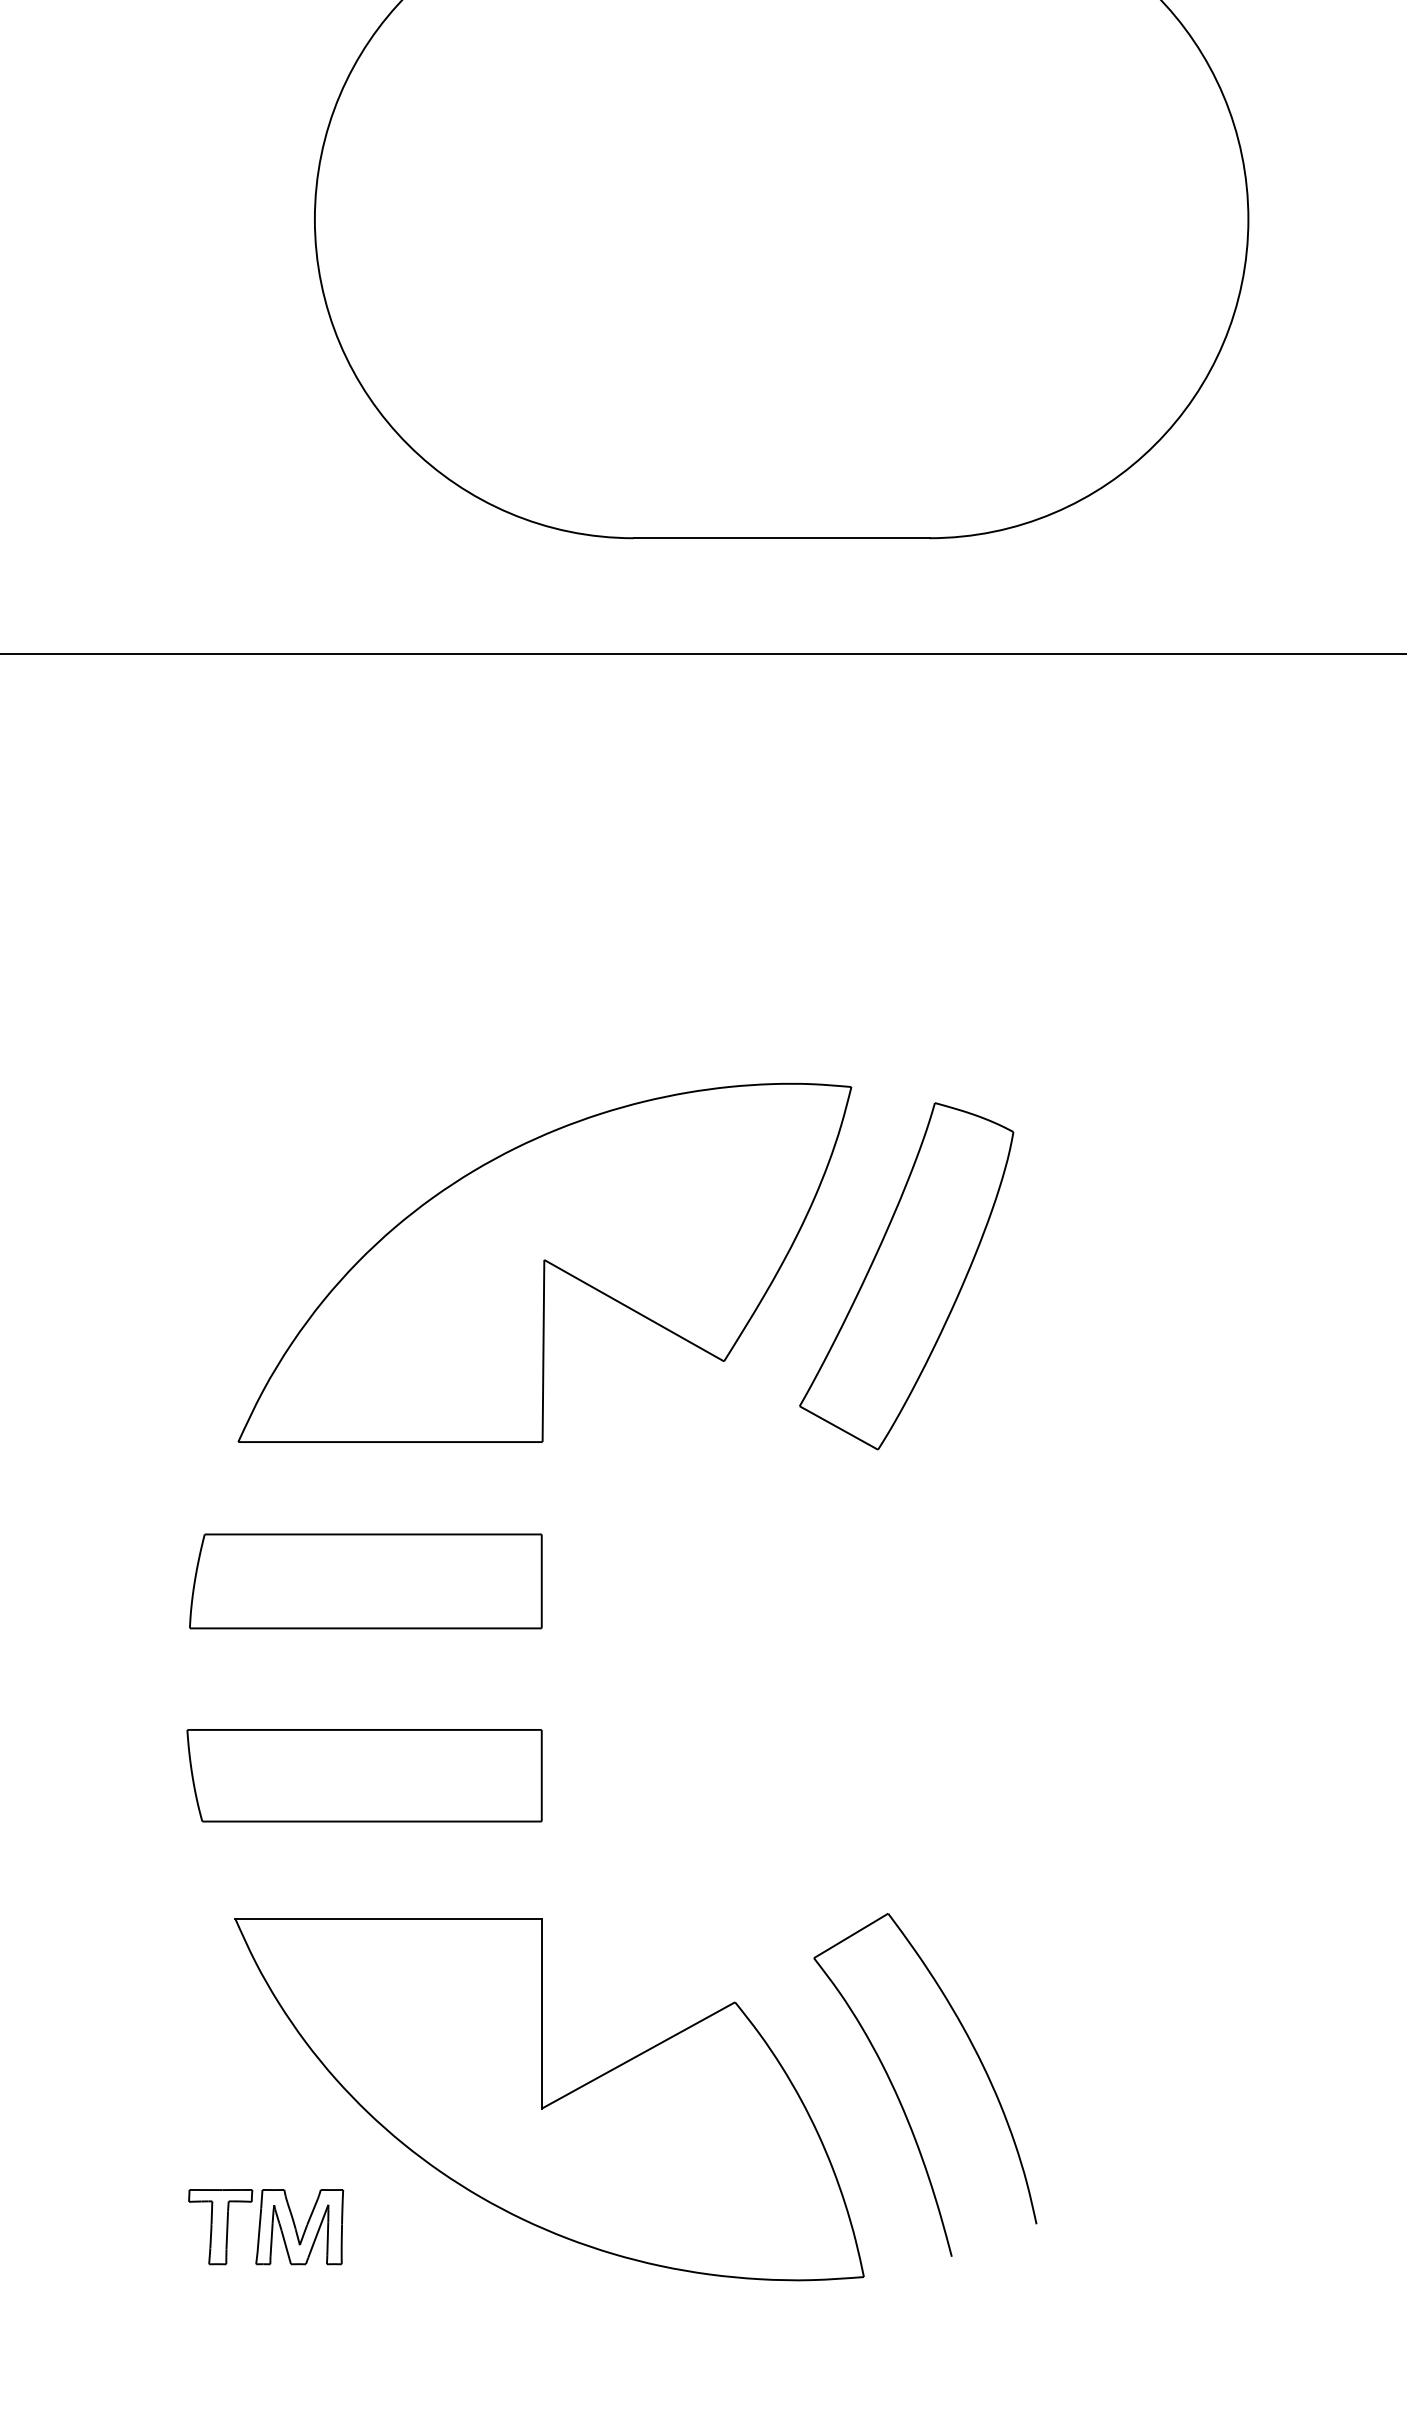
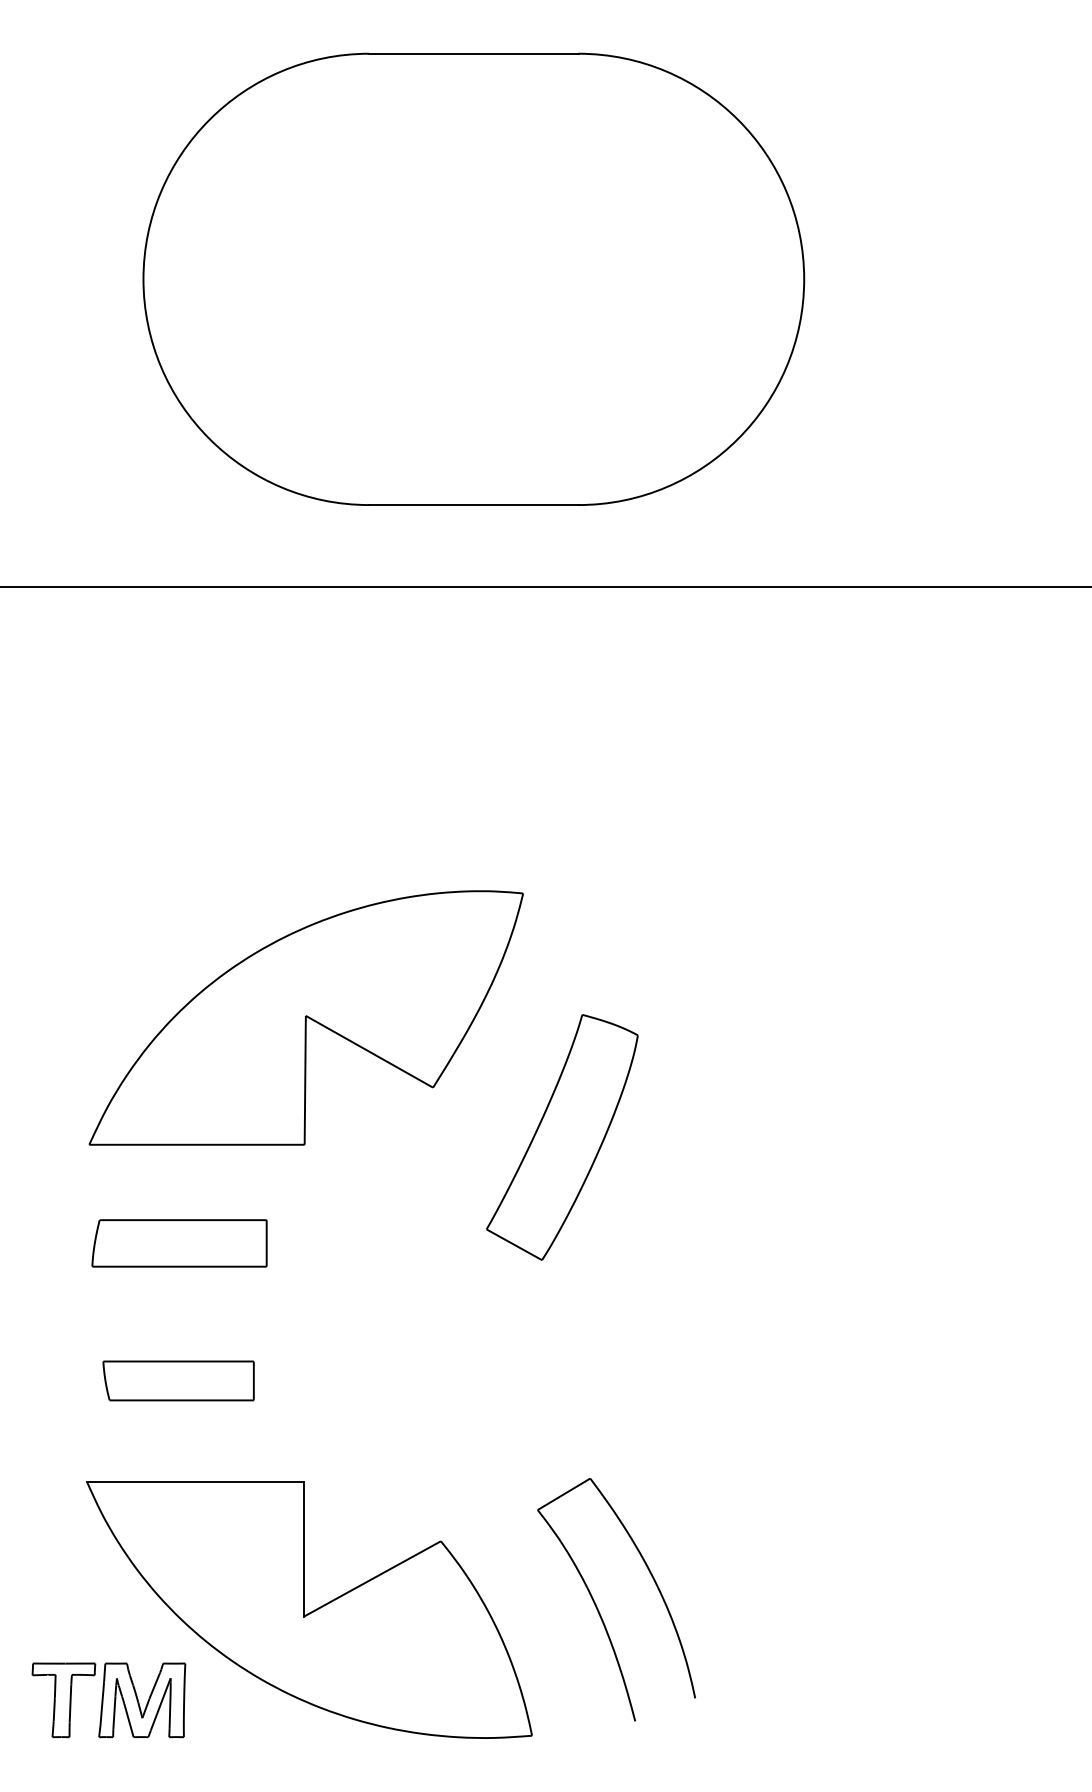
part: (906, 1276) -> (562, 1137), moved
part: (365, 1581) -> (179, 1243), size x0.7
part: (364, 1775) -> (178, 1380), size x0.6
part: (899, 2097) -> (598, 1608), moved
part: (265, 2227) -> (108, 1700), size x1.4

